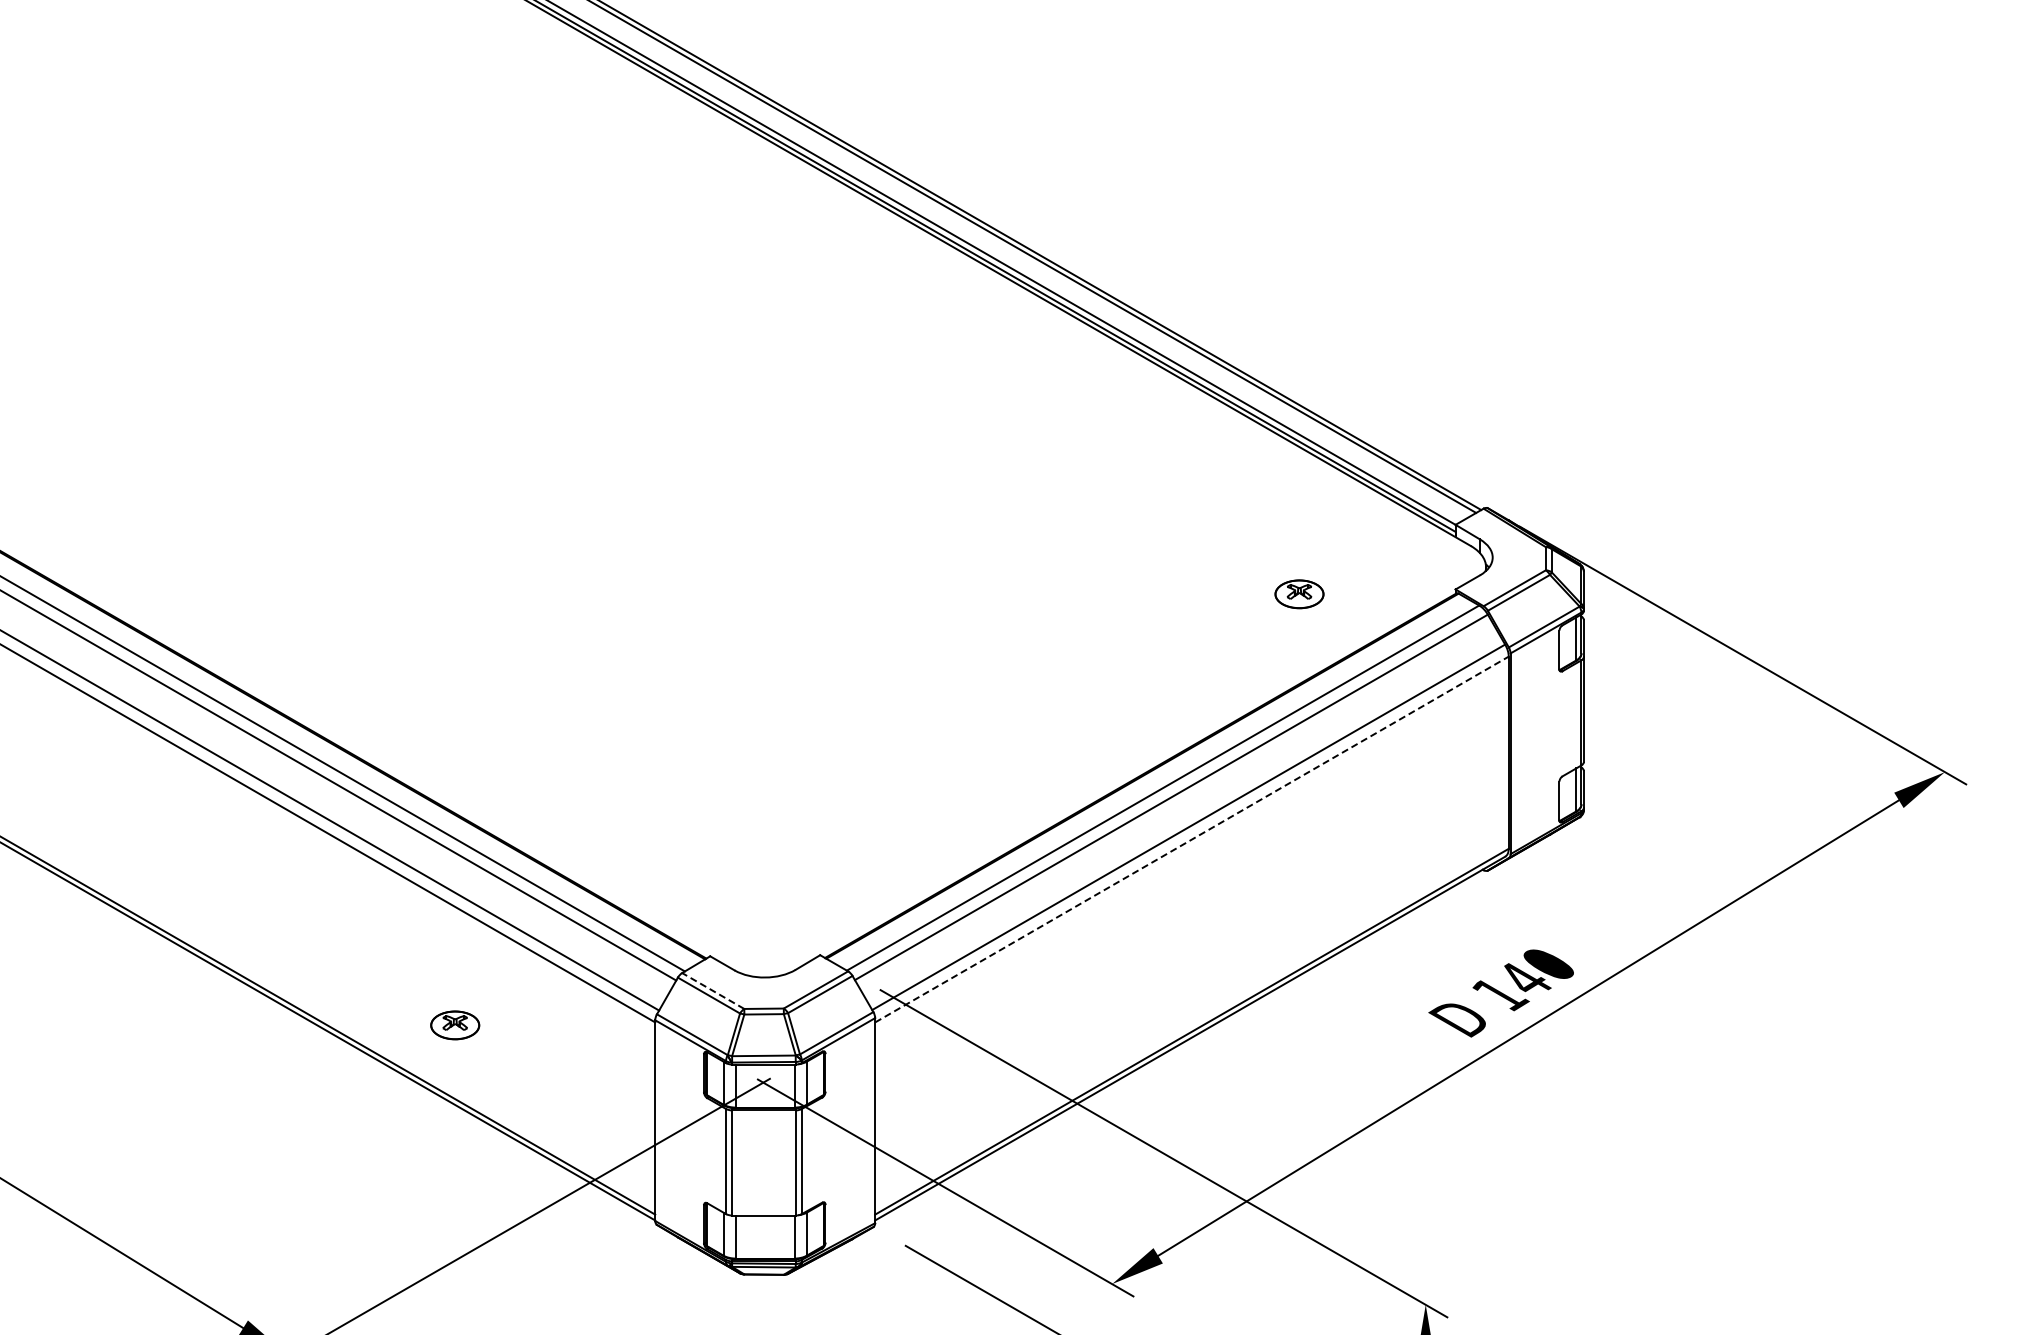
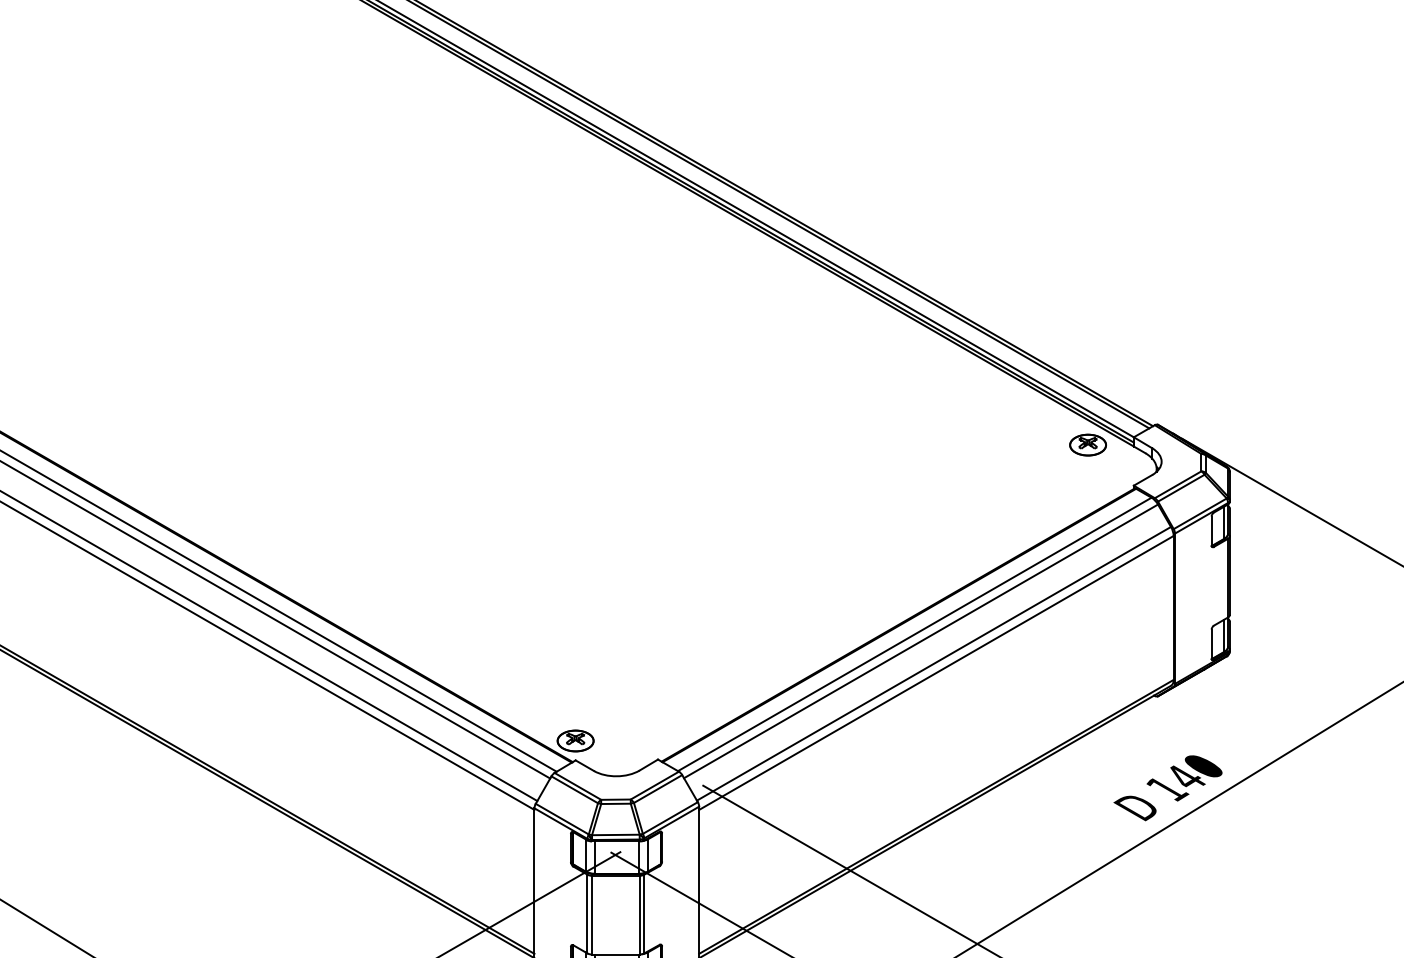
part: (1299, 594) -> (1088, 445), moved
line: (1191, 839) -> (936, 672), dashed -> solid
line: (713, 991) -> (578, 786), dashed -> solid
part: (455, 1025) -> (575, 741), moved

